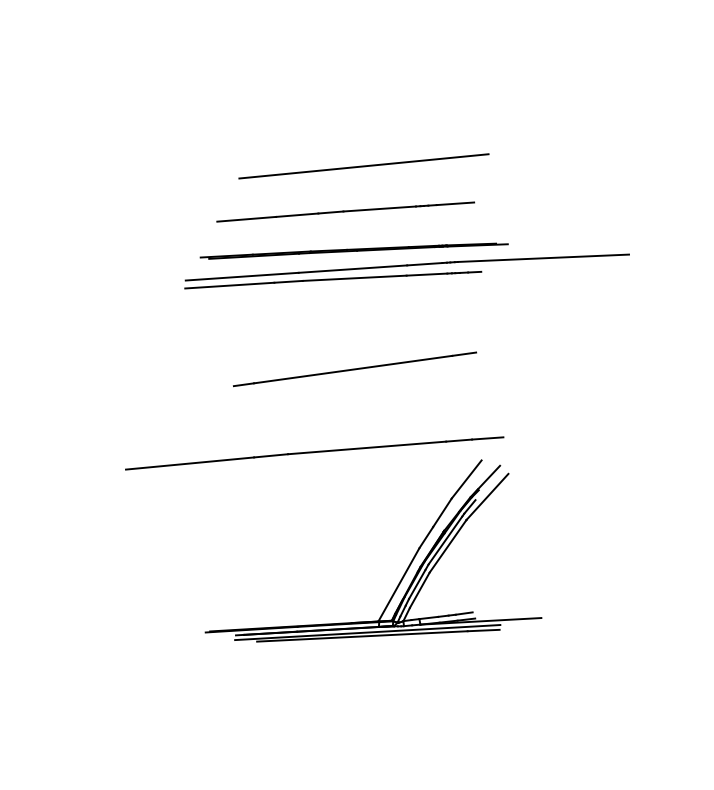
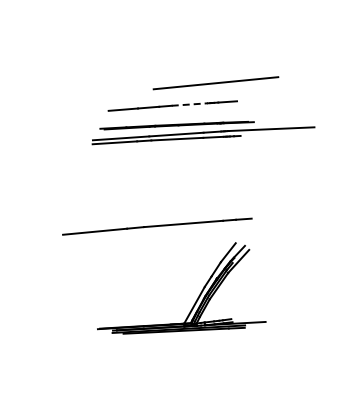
line: (363, 166) -> (215, 83), moved
line: (381, 208) -> (190, 104), solid -> dashed
line: (354, 368) -> (177, 184), removed
part: (405, 569) -> (197, 297), moved

